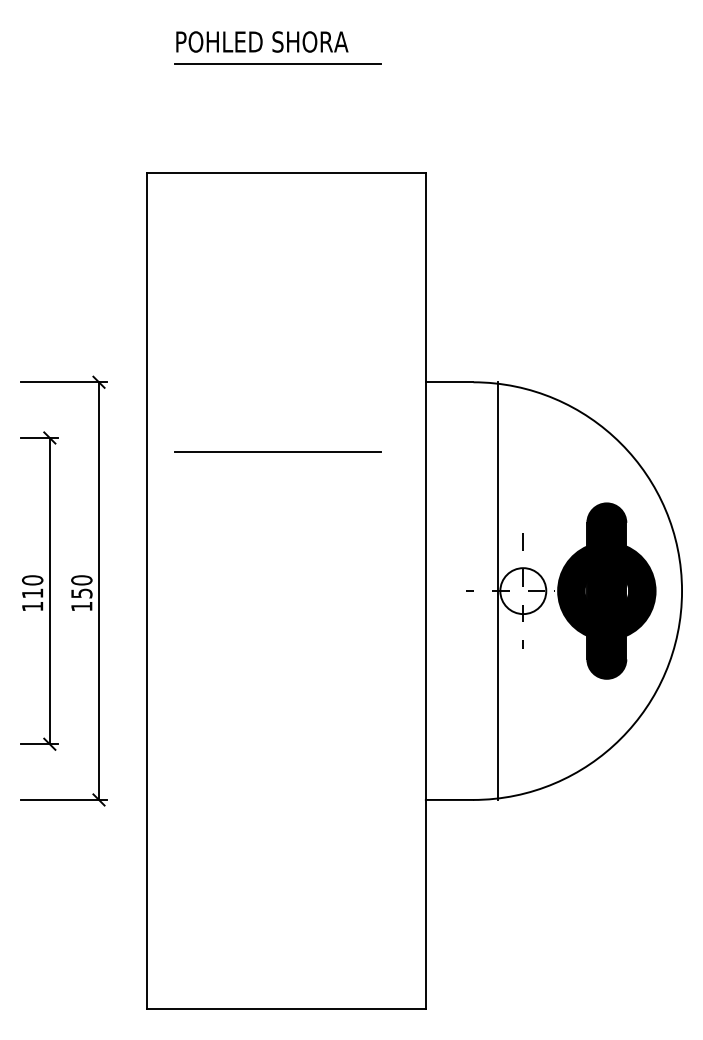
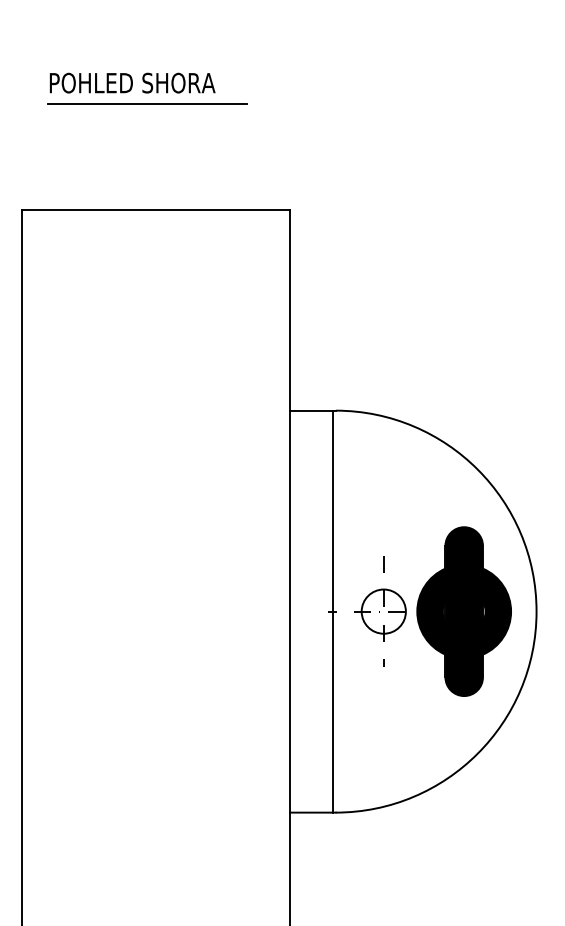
line: (277, 451) -> (147, 477), removed
line: (498, 590) -> (332, 611), moved

